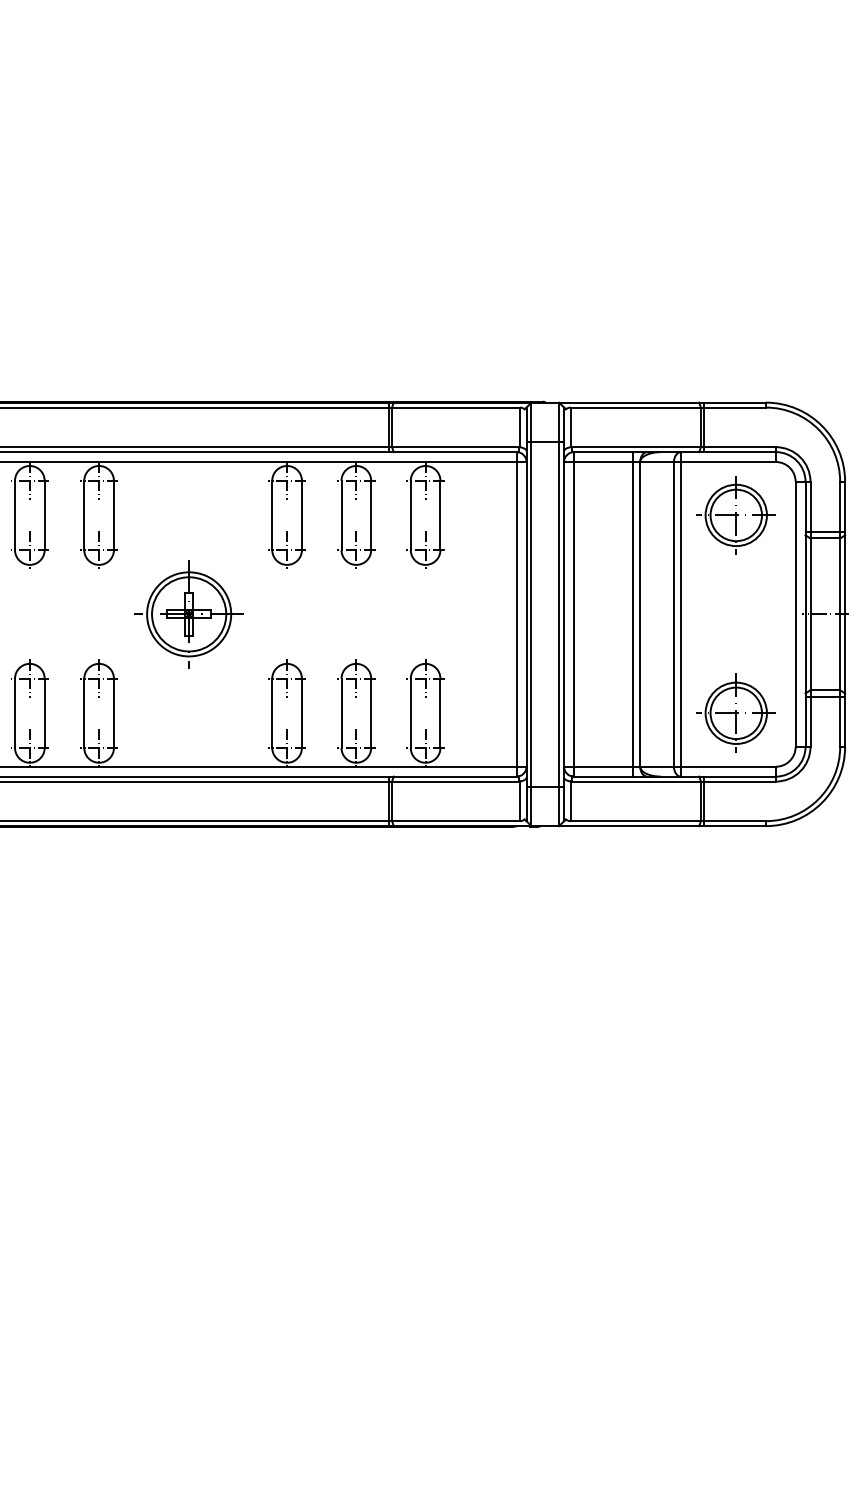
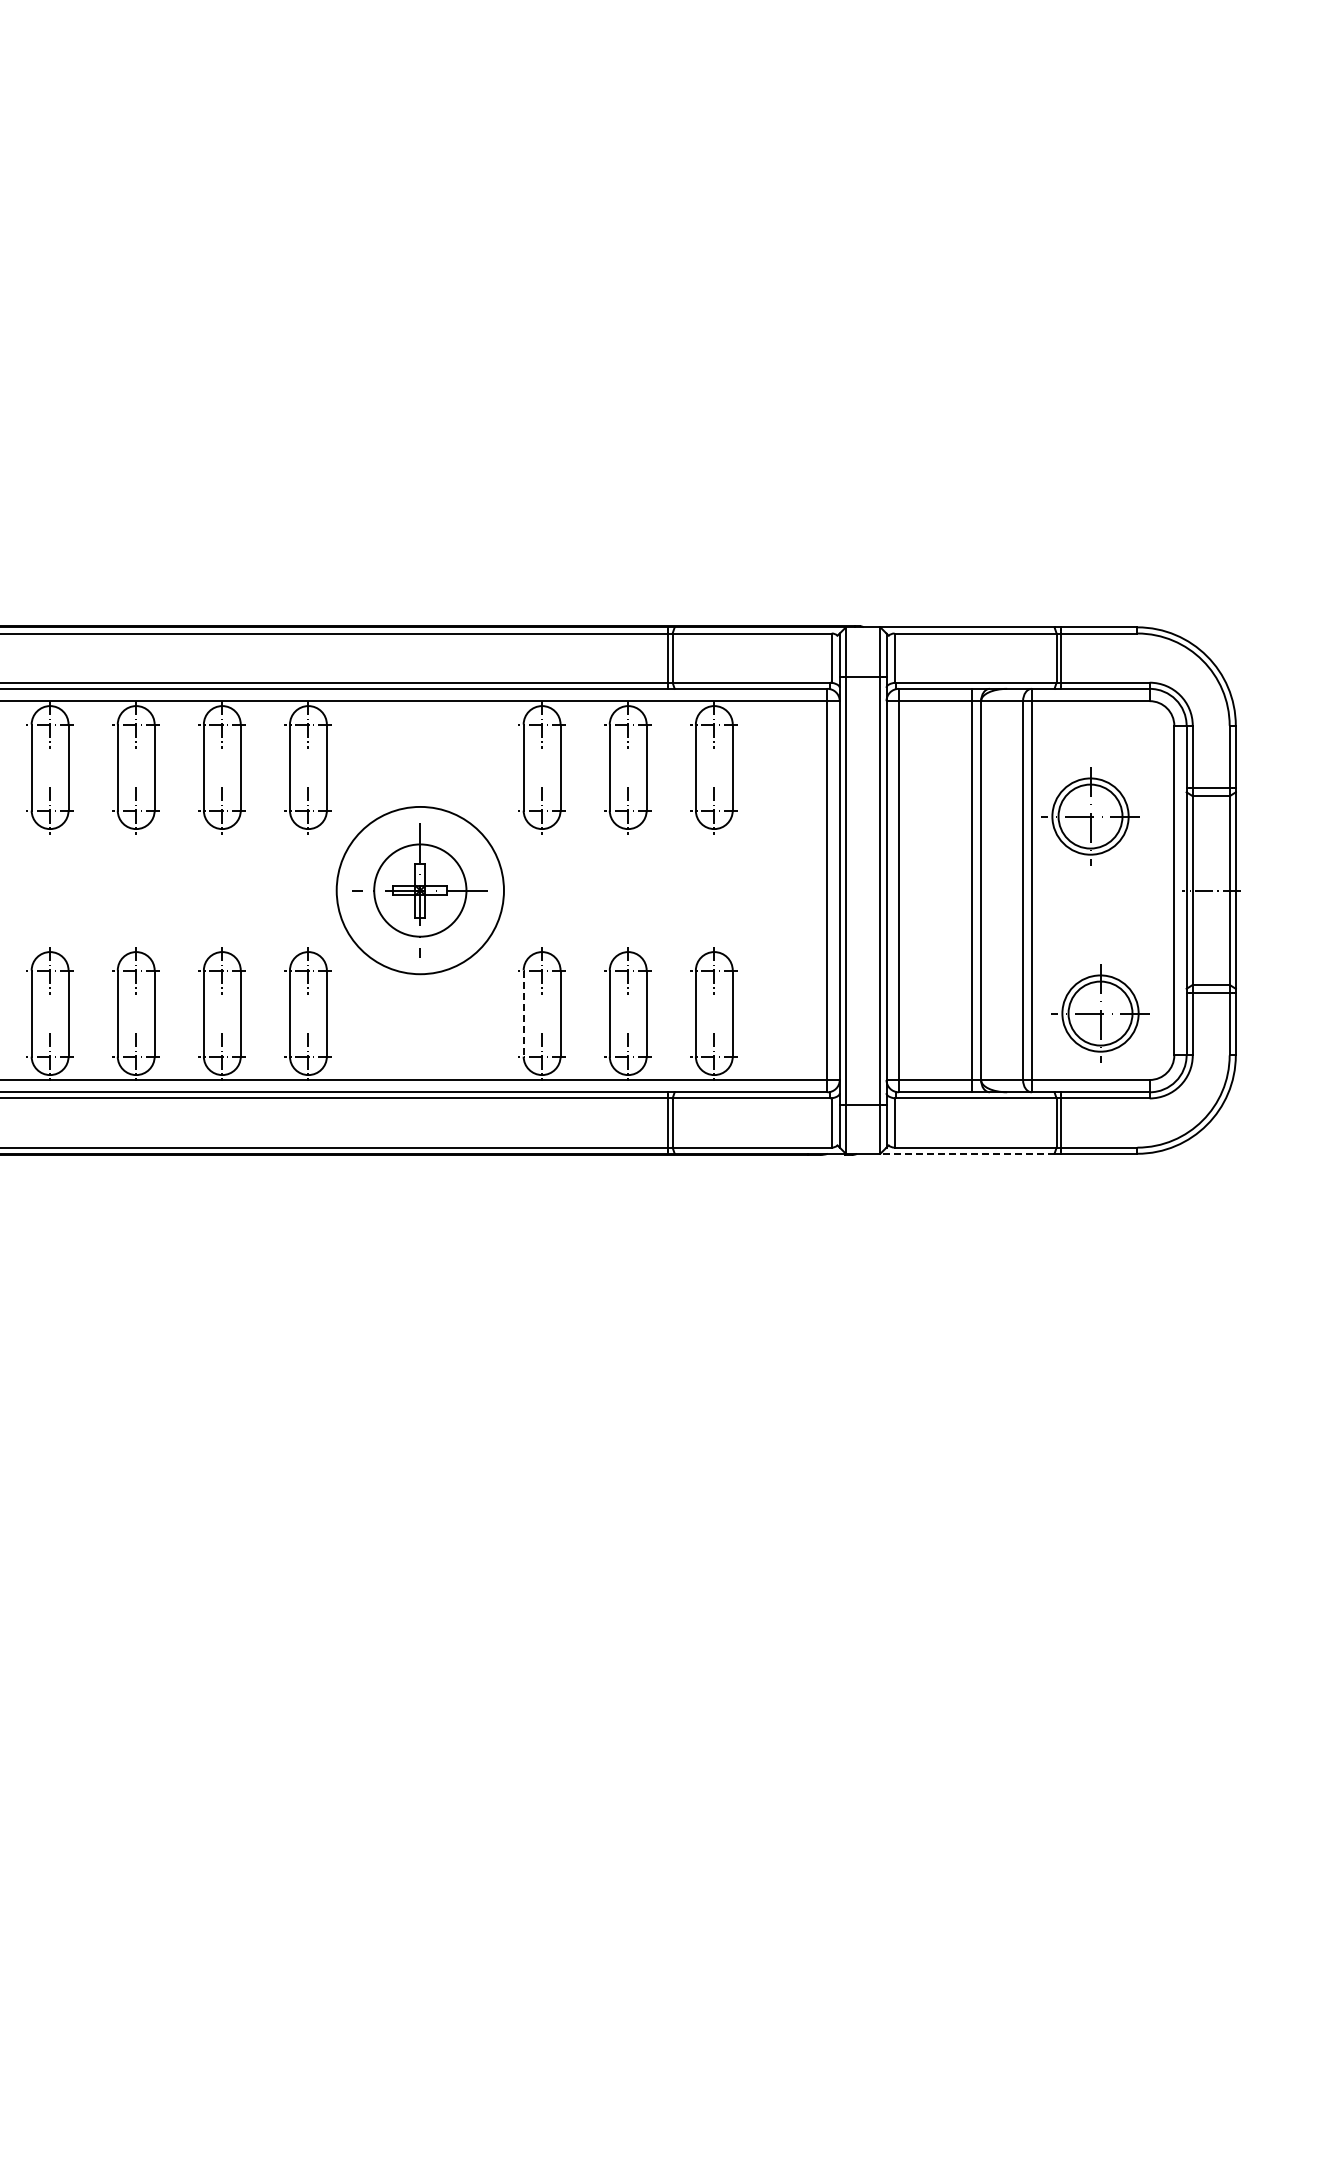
part: (736, 515) -> (1090, 816), moved
circle: (189, 614) -> (420, 890), size x1.6
line: (272, 714) -> (523, 1014), solid -> dashed
line: (628, 825) -> (966, 1153), solid -> dashed

